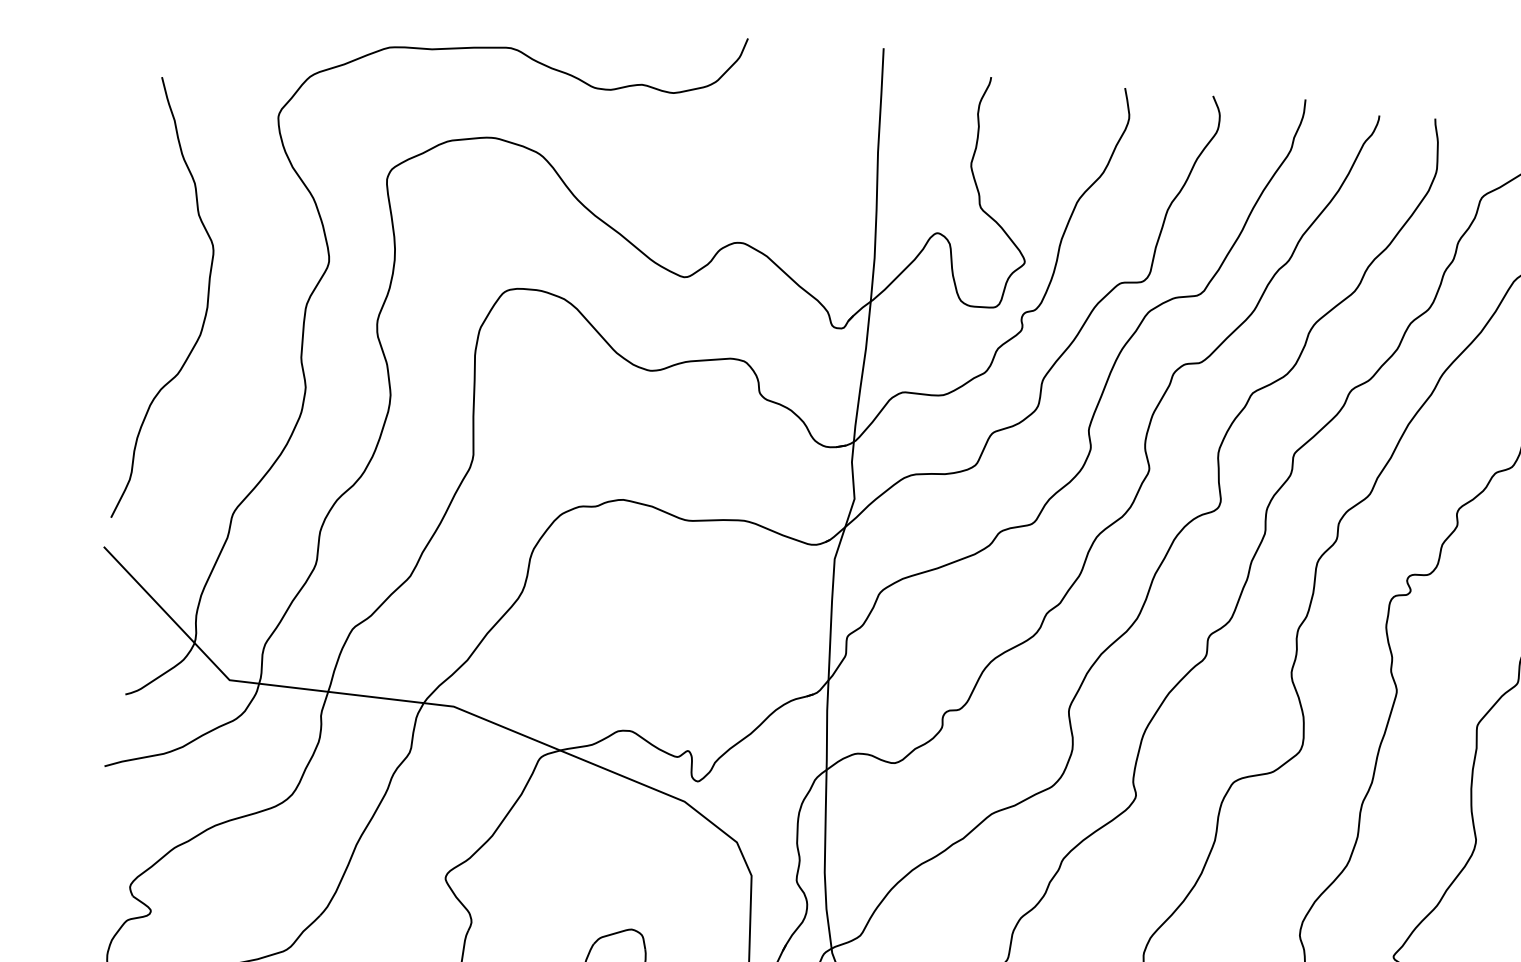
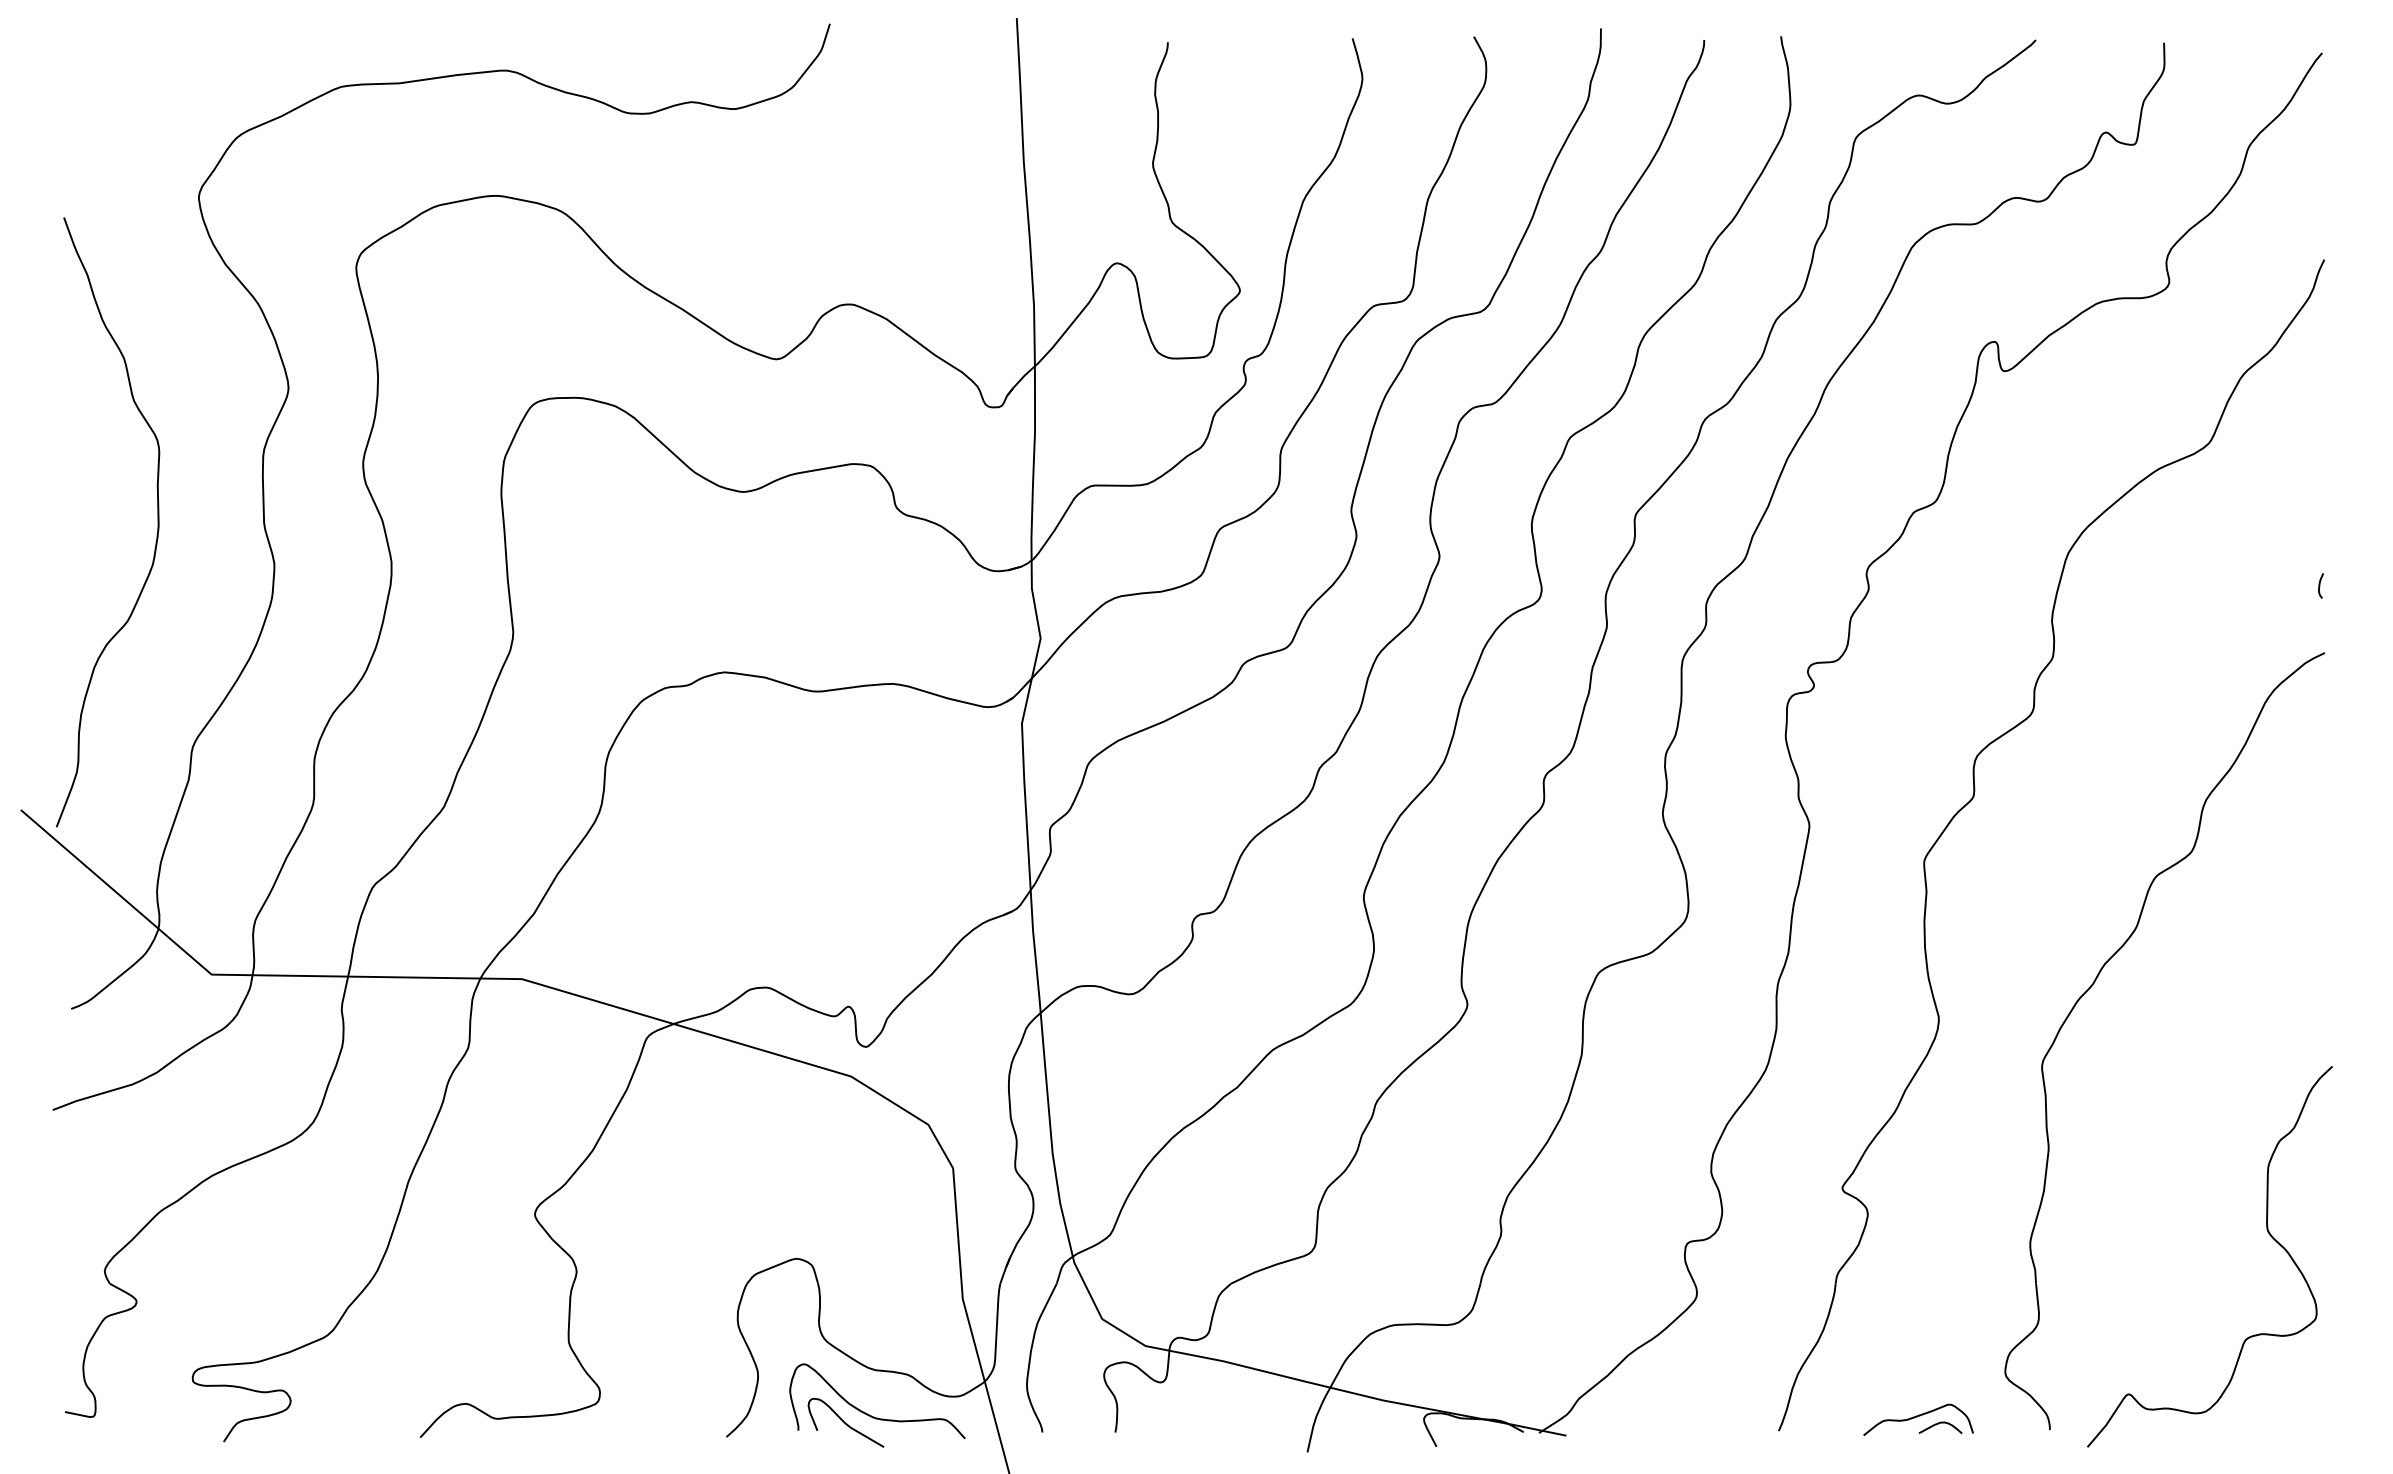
curve: (206, 304) -> (157, 522), moved

